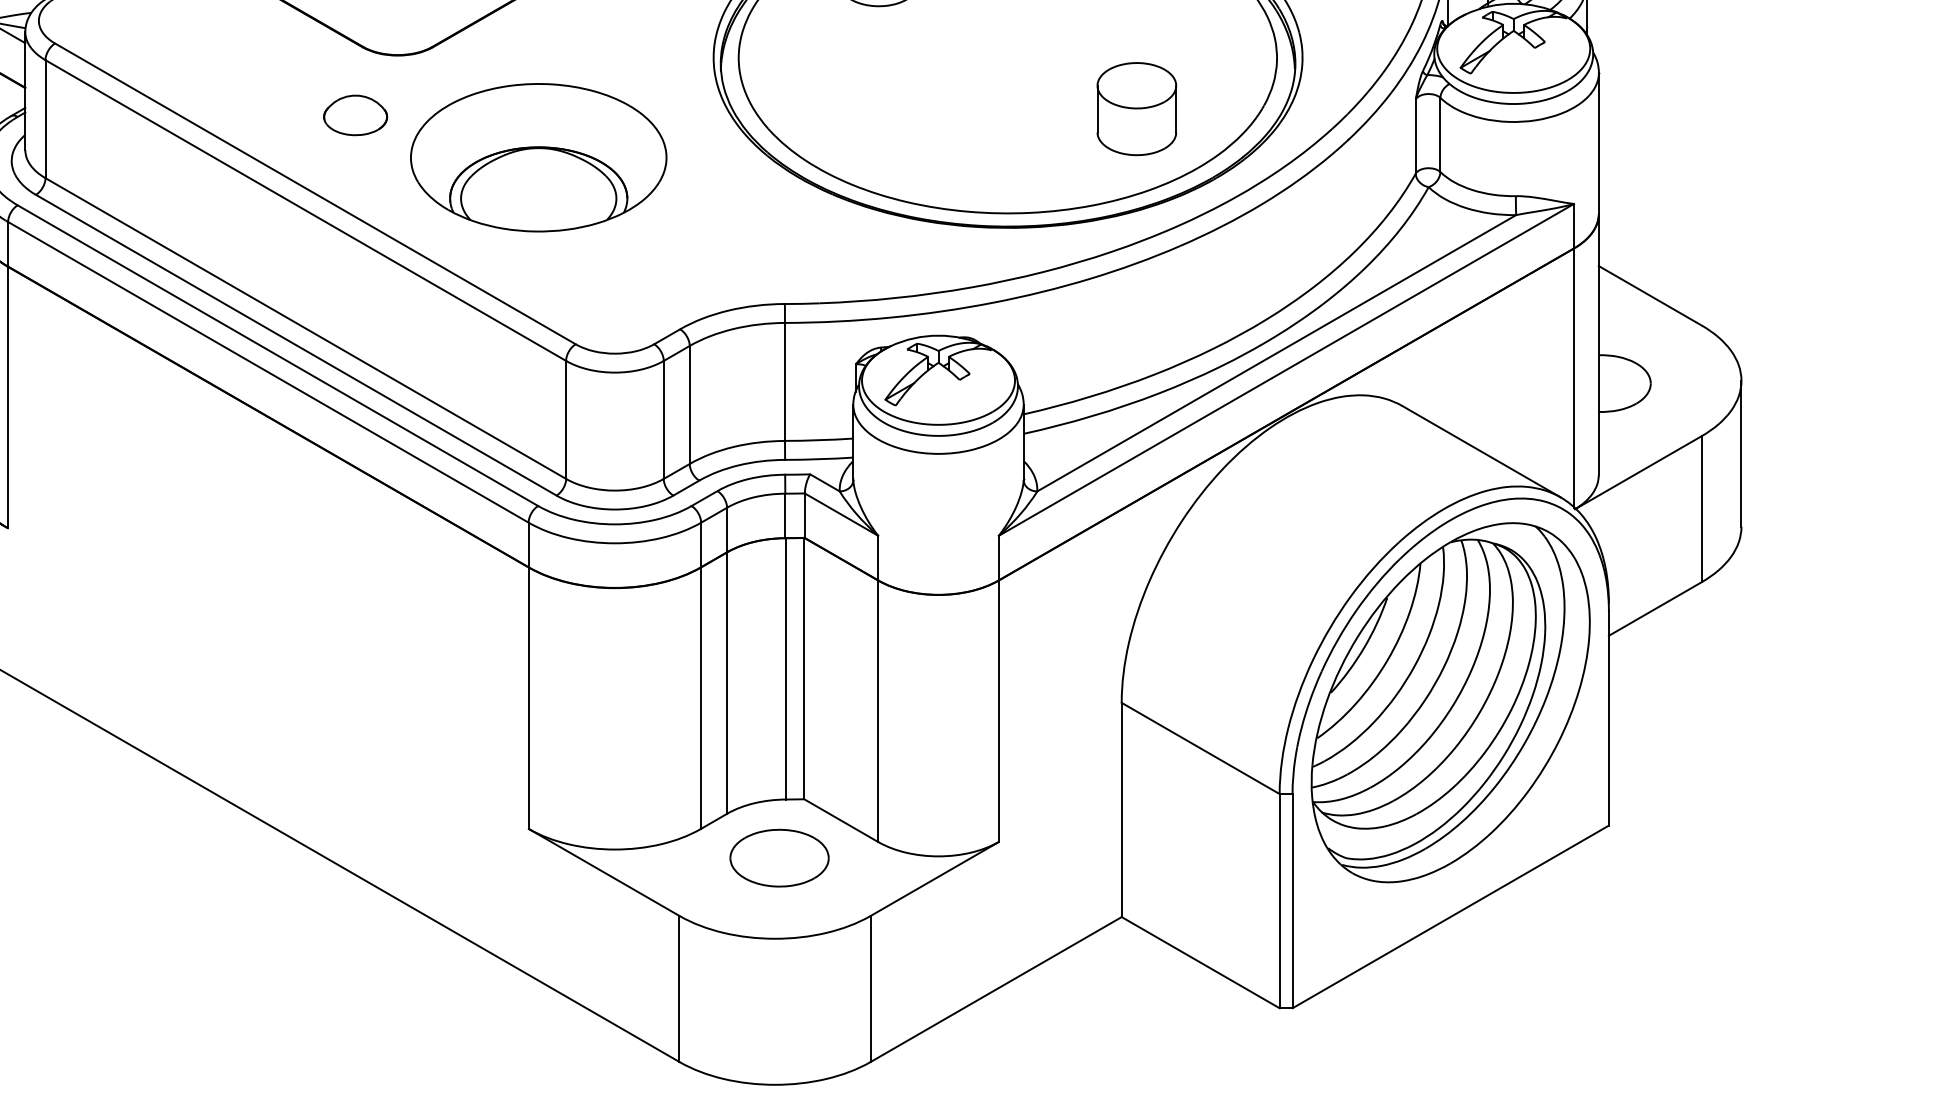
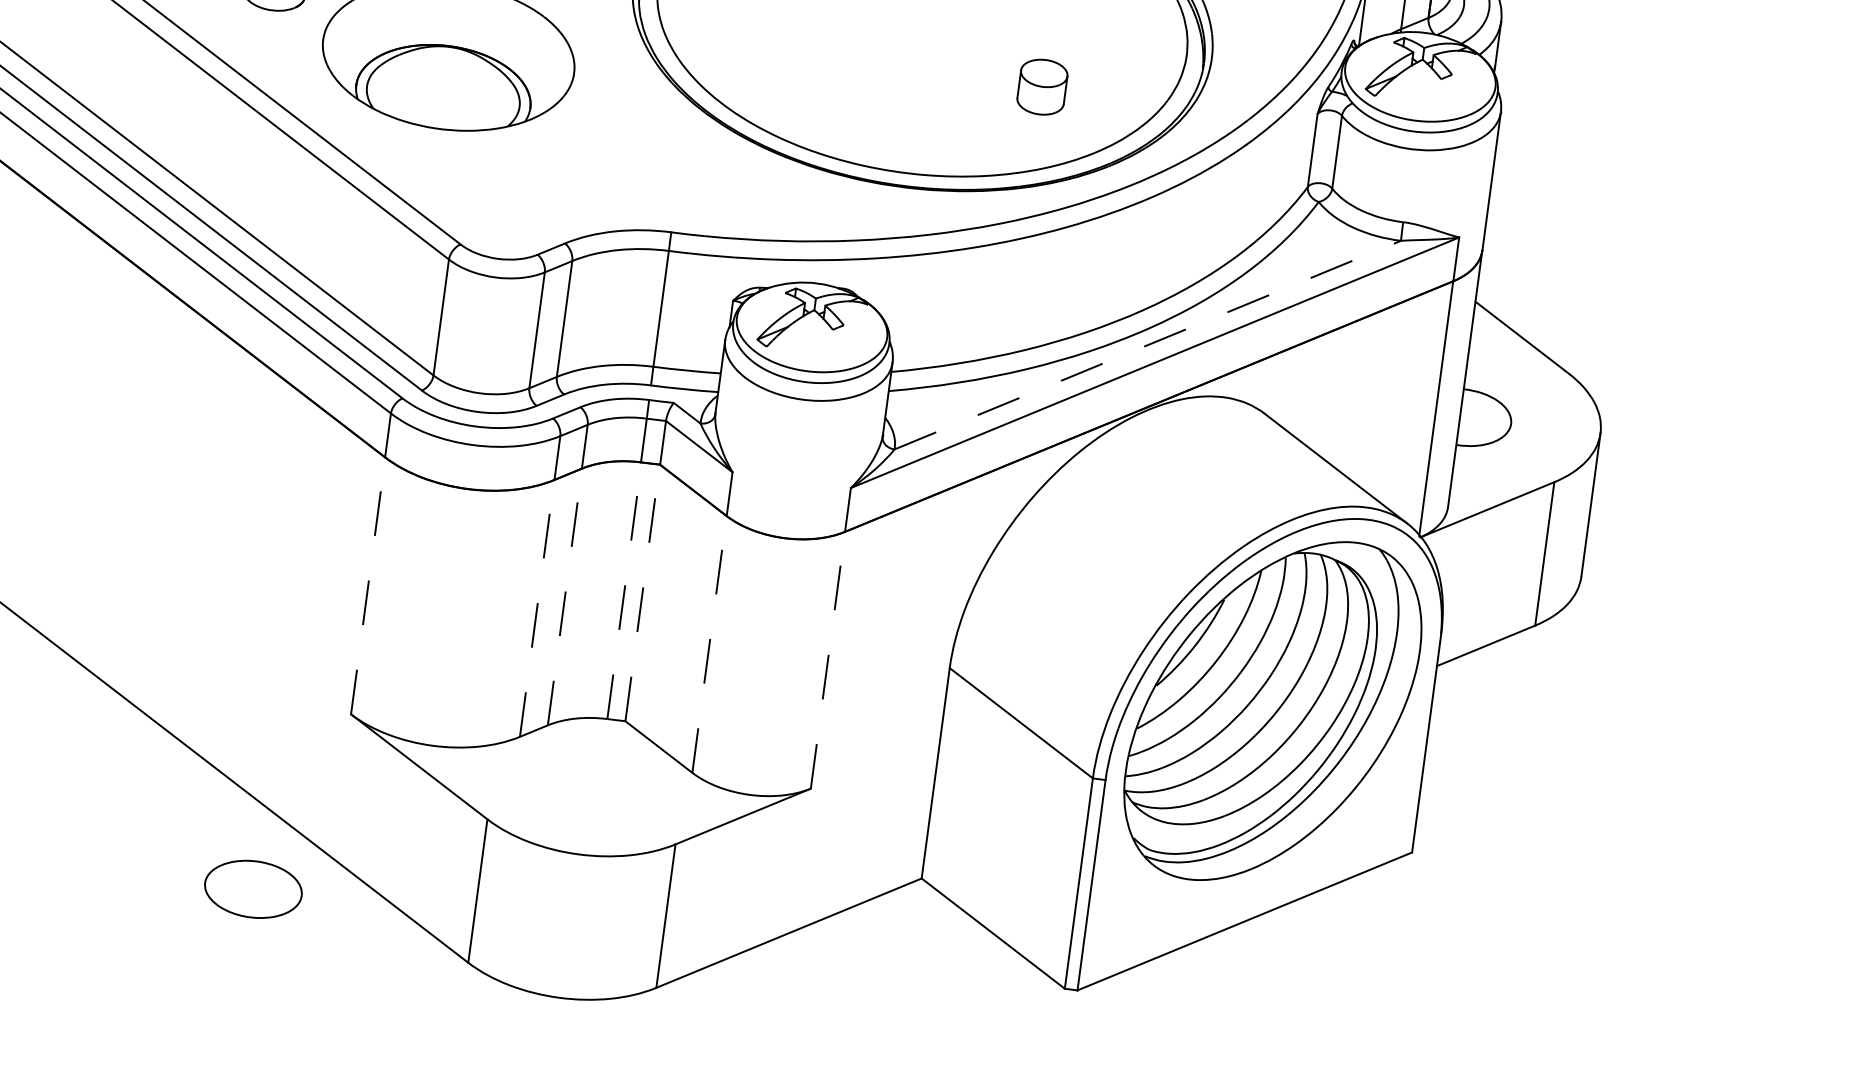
part: (1136, 109) -> (1042, 87), size x0.6
line: (1277, 353) -> (1148, 345), solid -> dashed
line: (785, 668) -> (624, 590), solid -> dashed
line: (804, 668) -> (642, 592), solid -> dashed
line: (727, 683) -> (565, 597), solid -> dashed
line: (528, 698) -> (367, 586), solid -> dashed
line: (700, 698) -> (536, 608), solid -> dashed
line: (878, 711) -> (709, 644), solid -> dashed
line: (998, 711) -> (827, 660), solid -> dashed
part: (779, 857) -> (253, 888), moved

